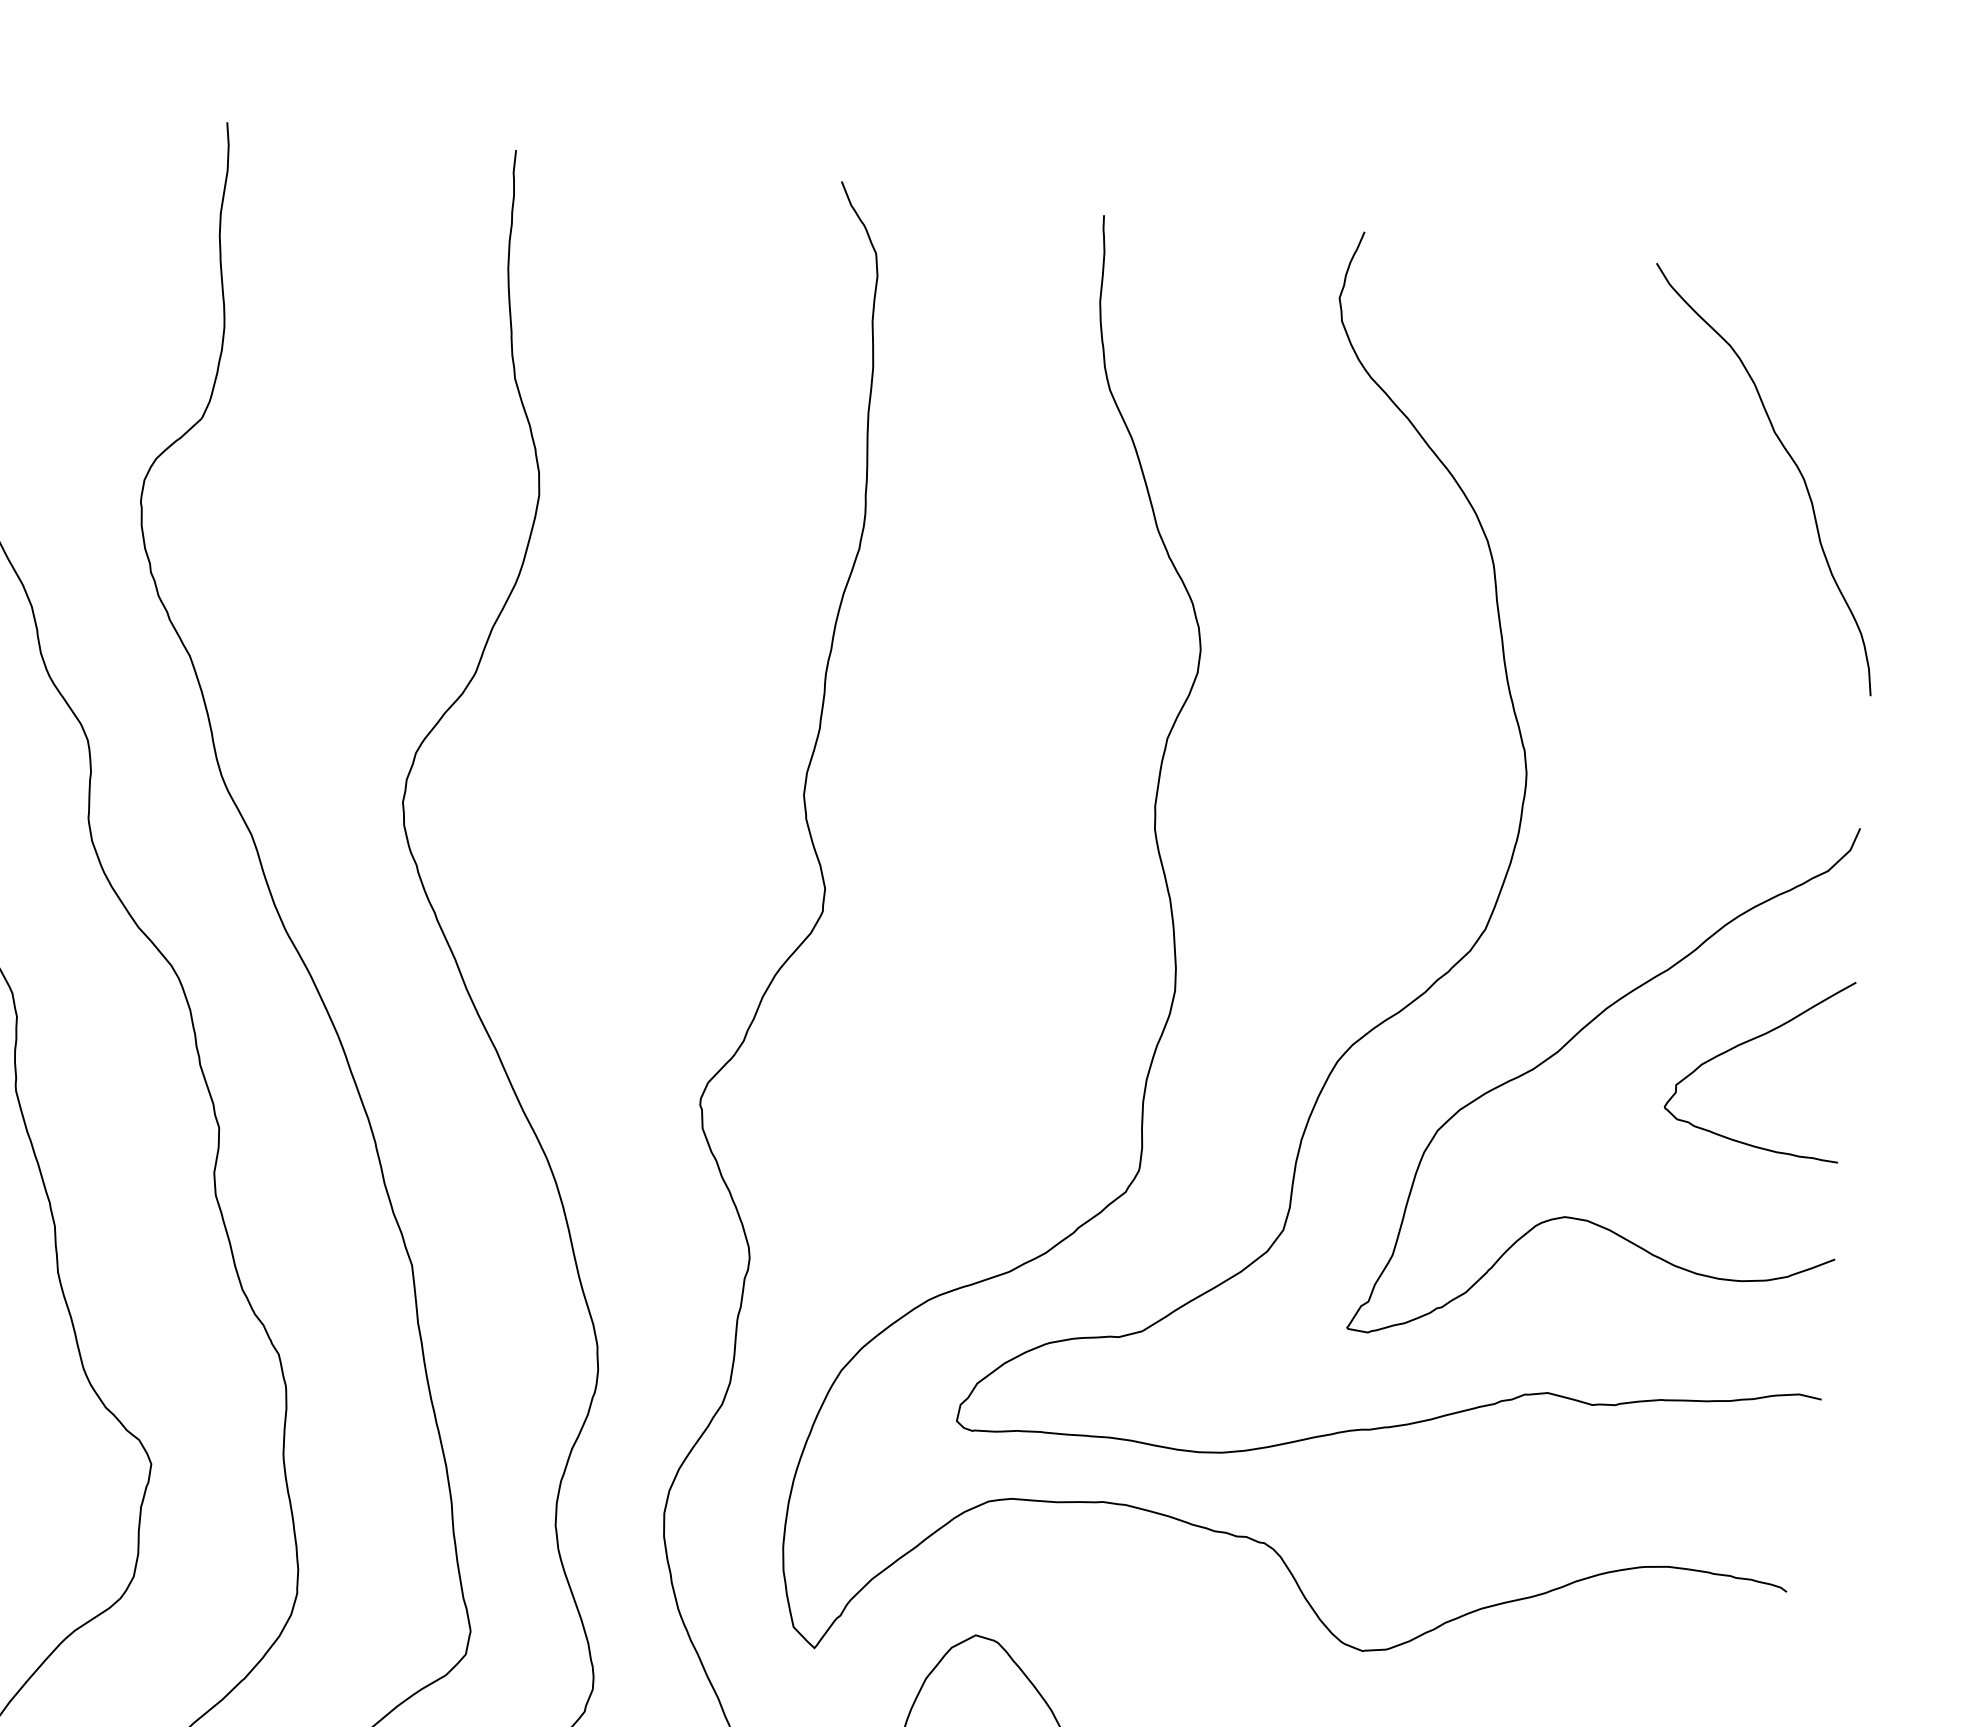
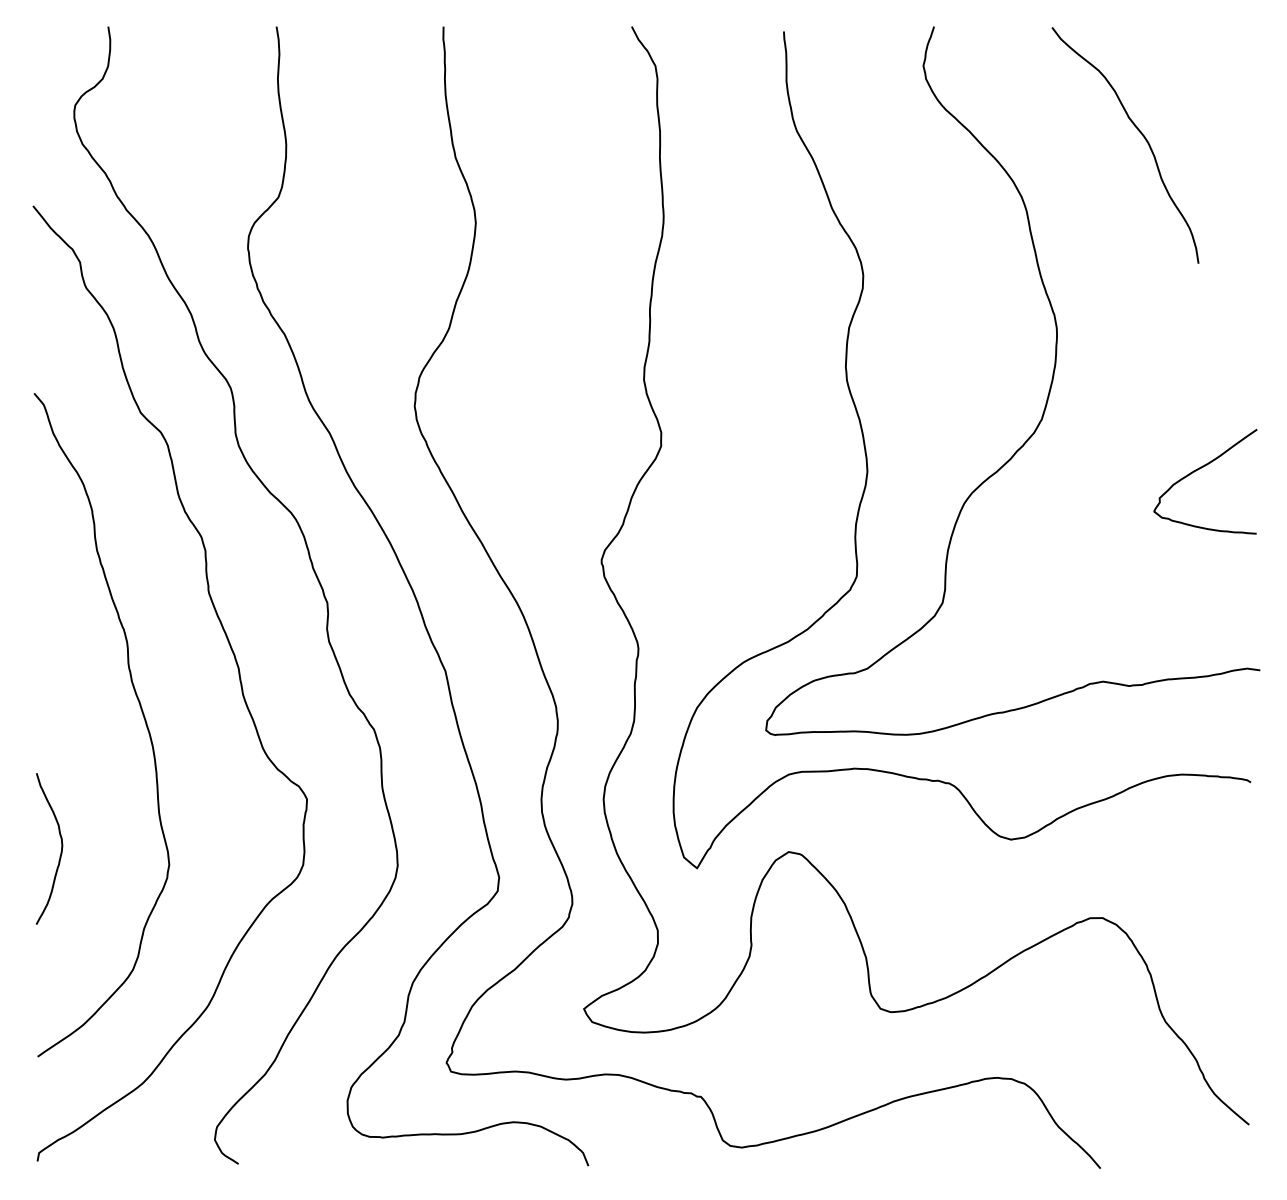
curve: (1788, 457) -> (1138, 131), moved
curve: (1568, 1045) -> (1095, 481), removed

